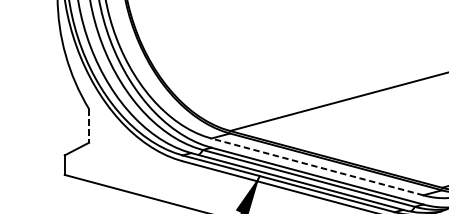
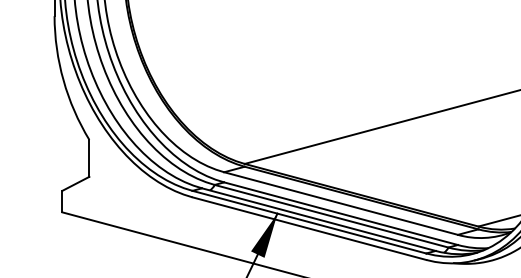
line: (89, 126) -> (89, 158), dashed -> solid
line: (317, 166) -> (341, 203), dashed -> solid

